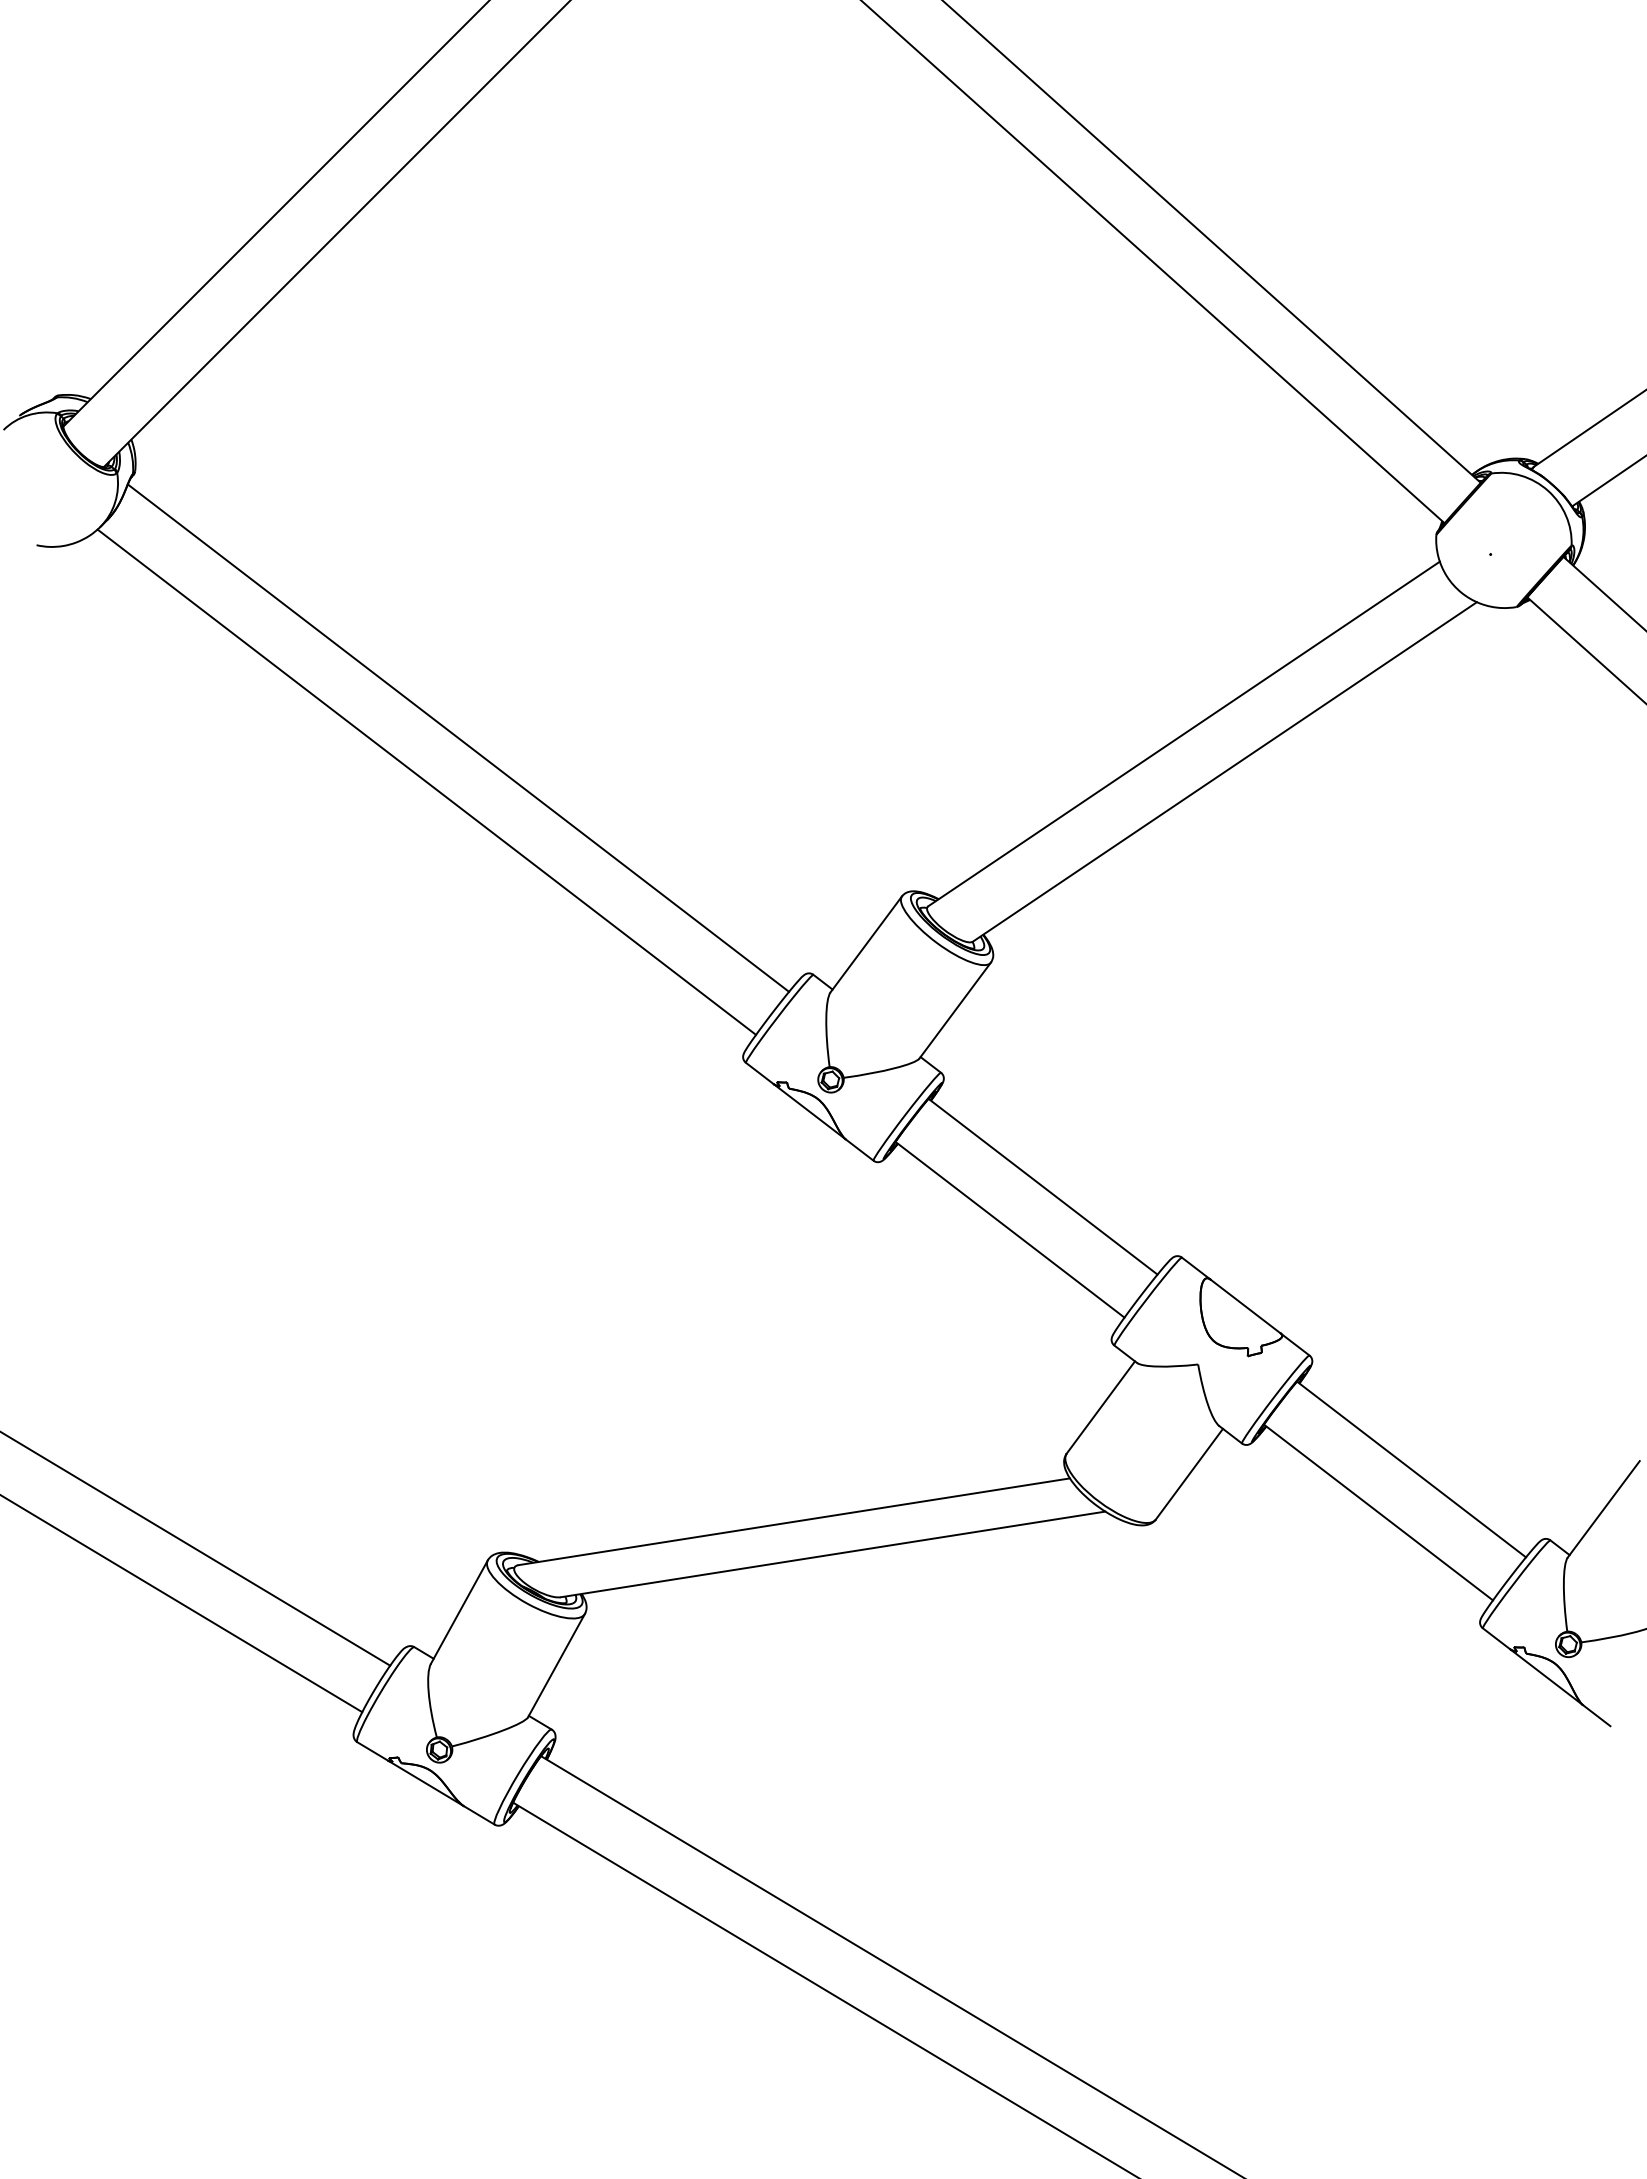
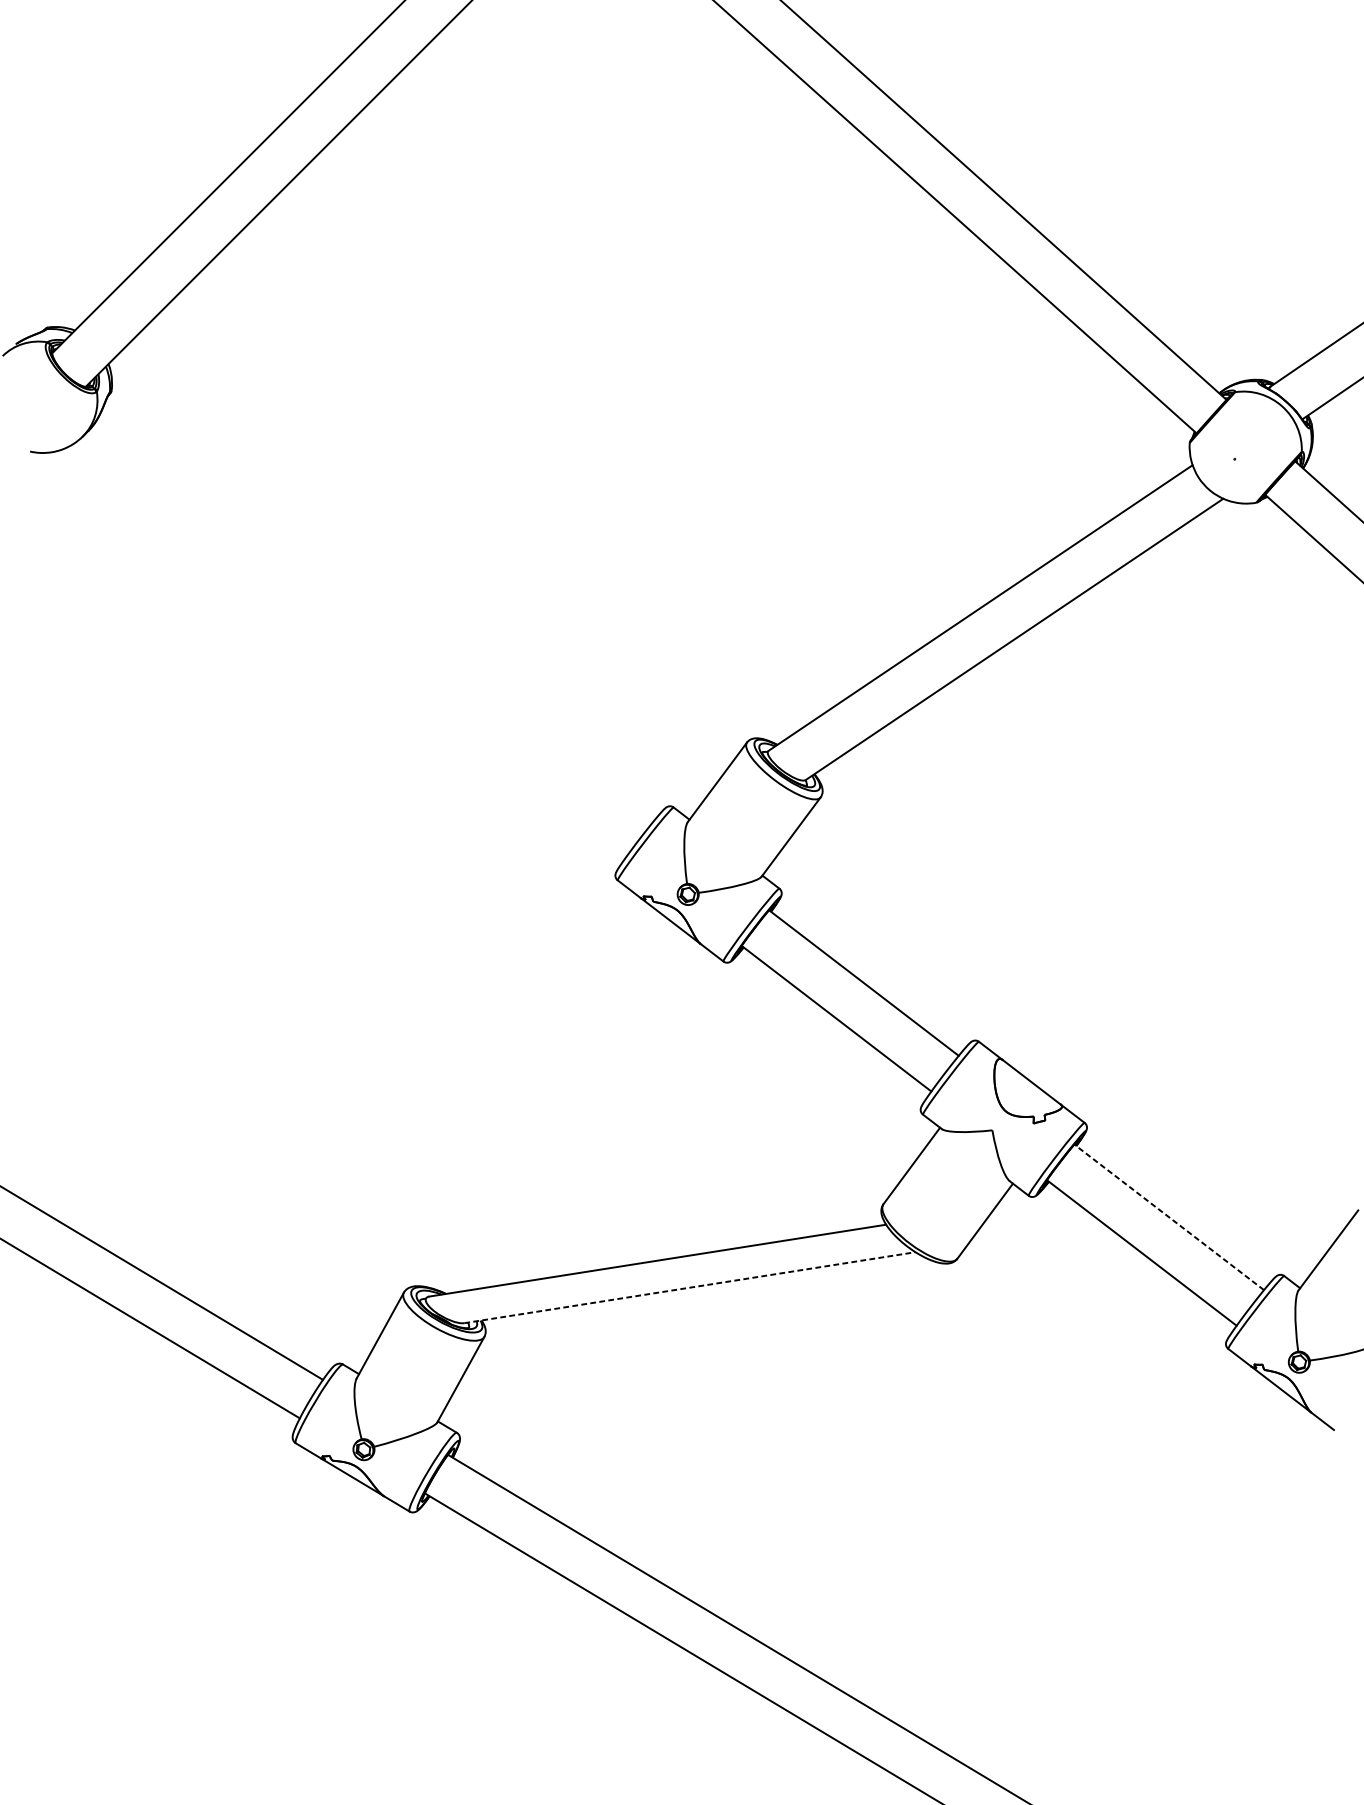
line: (458, 737) -> (379, 610), removed
line: (426, 781) -> (353, 647), removed
line: (1411, 1469) -> (1169, 1217), solid -> dashed
line: (833, 1554) -> (690, 1287), solid -> dashed

